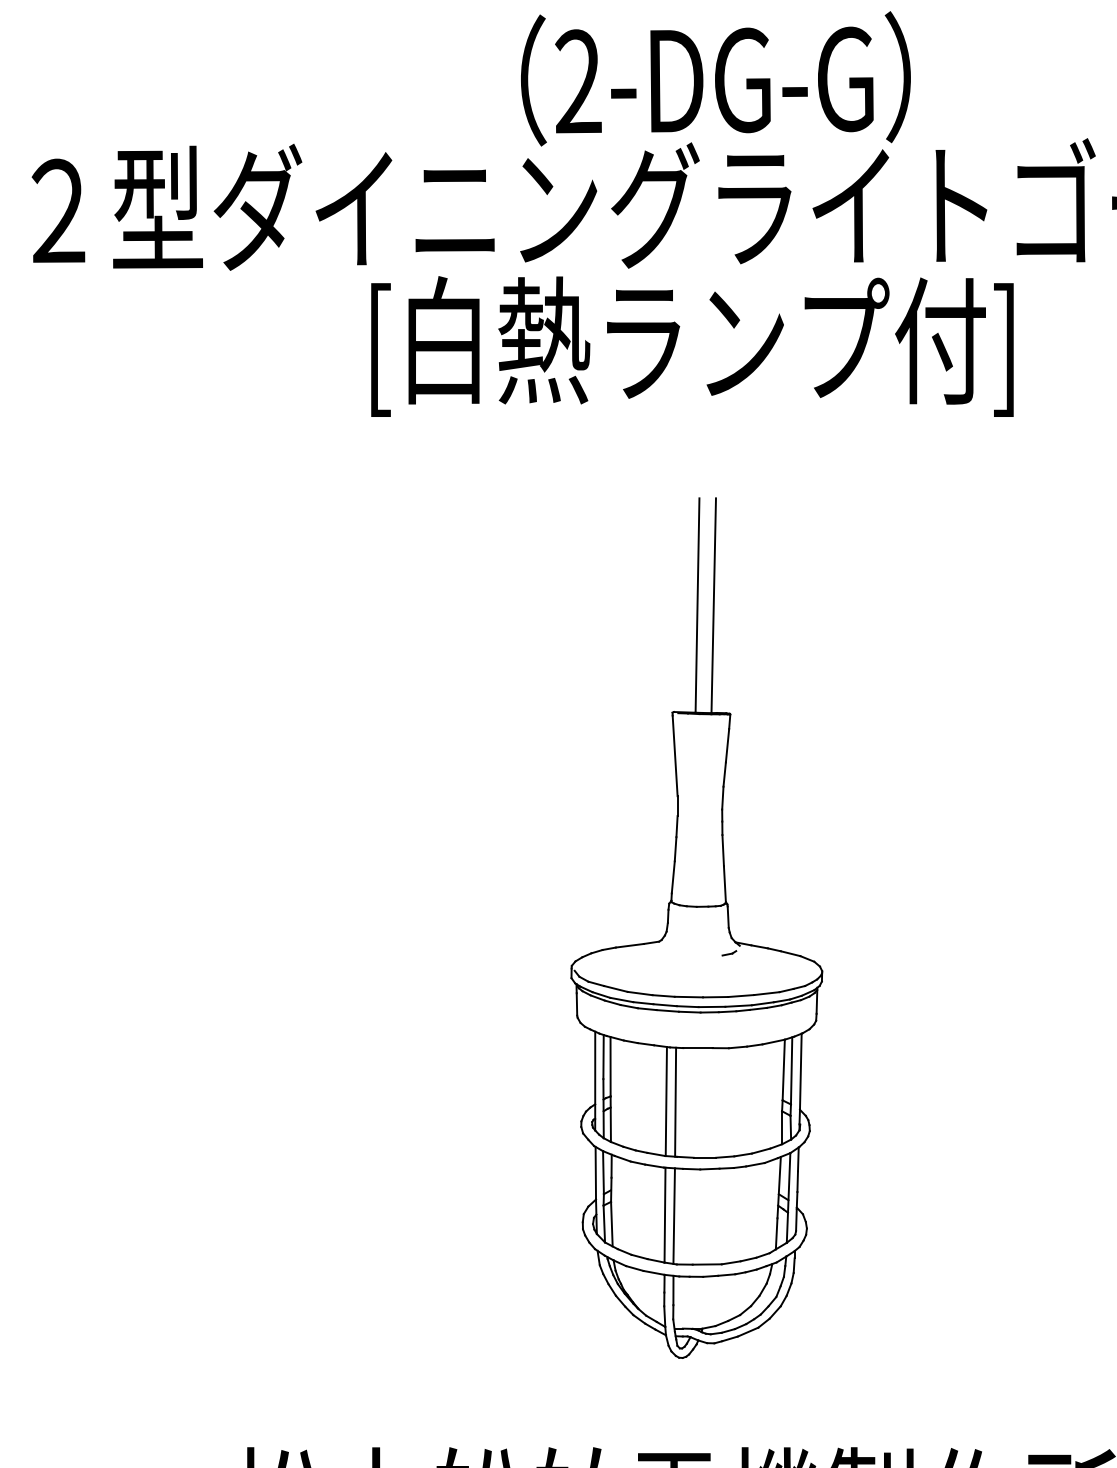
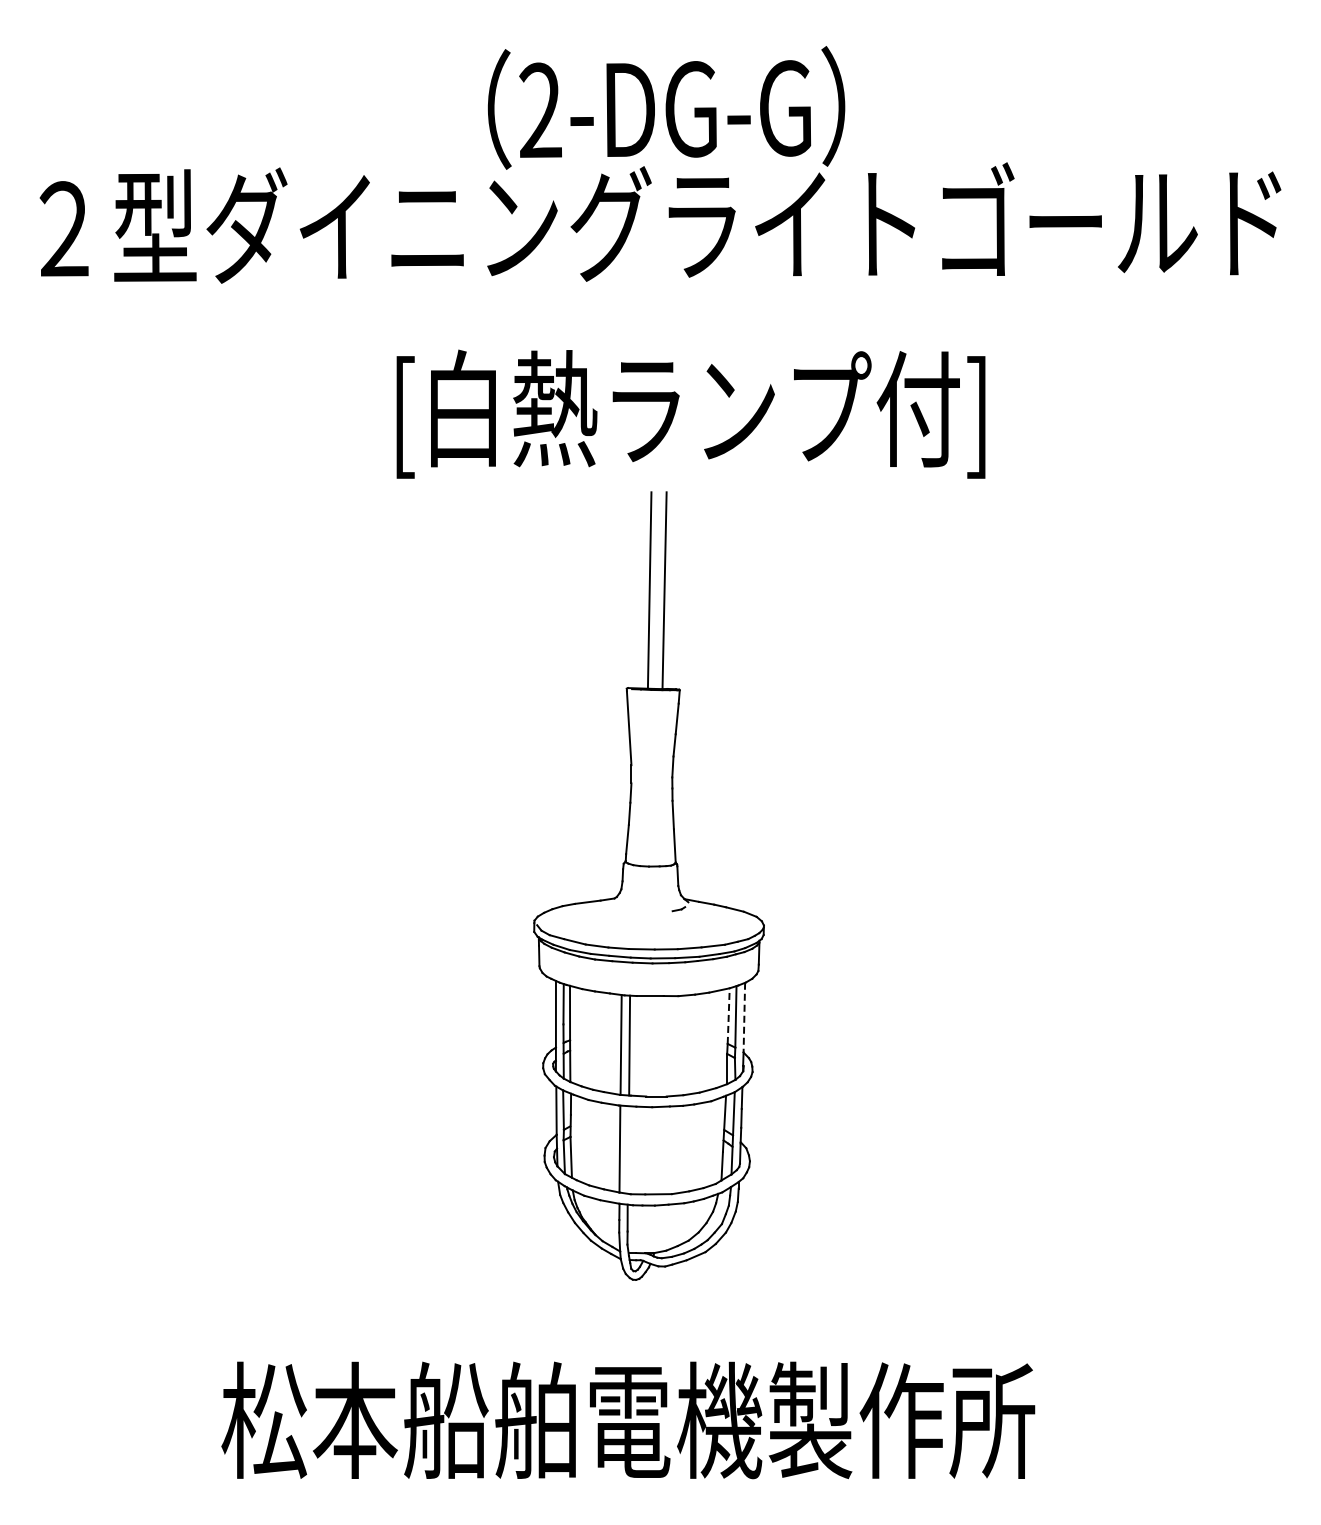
text: (691, 345) -> (690, 413), moved
line: (783, 1070) -> (728, 1016), solid -> dashed
line: (800, 1071) -> (744, 1017), solid -> dashed
line: (674, 1215) -> (628, 1149), removed

